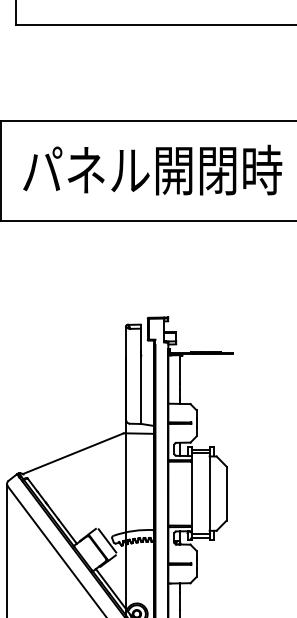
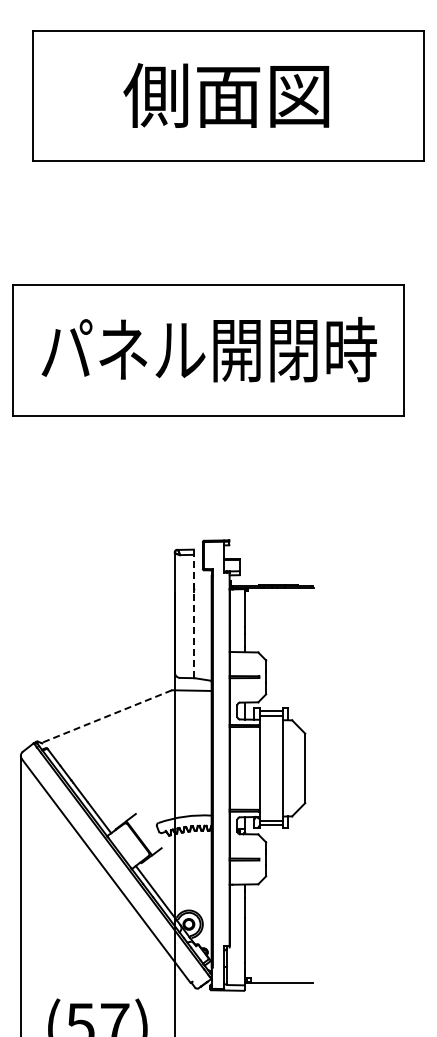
line: (140, 373) -> (193, 613), solid -> dashed
line: (73, 453) -> (106, 716), solid -> dashed
line: (107, 540) -> (150, 829), removed

